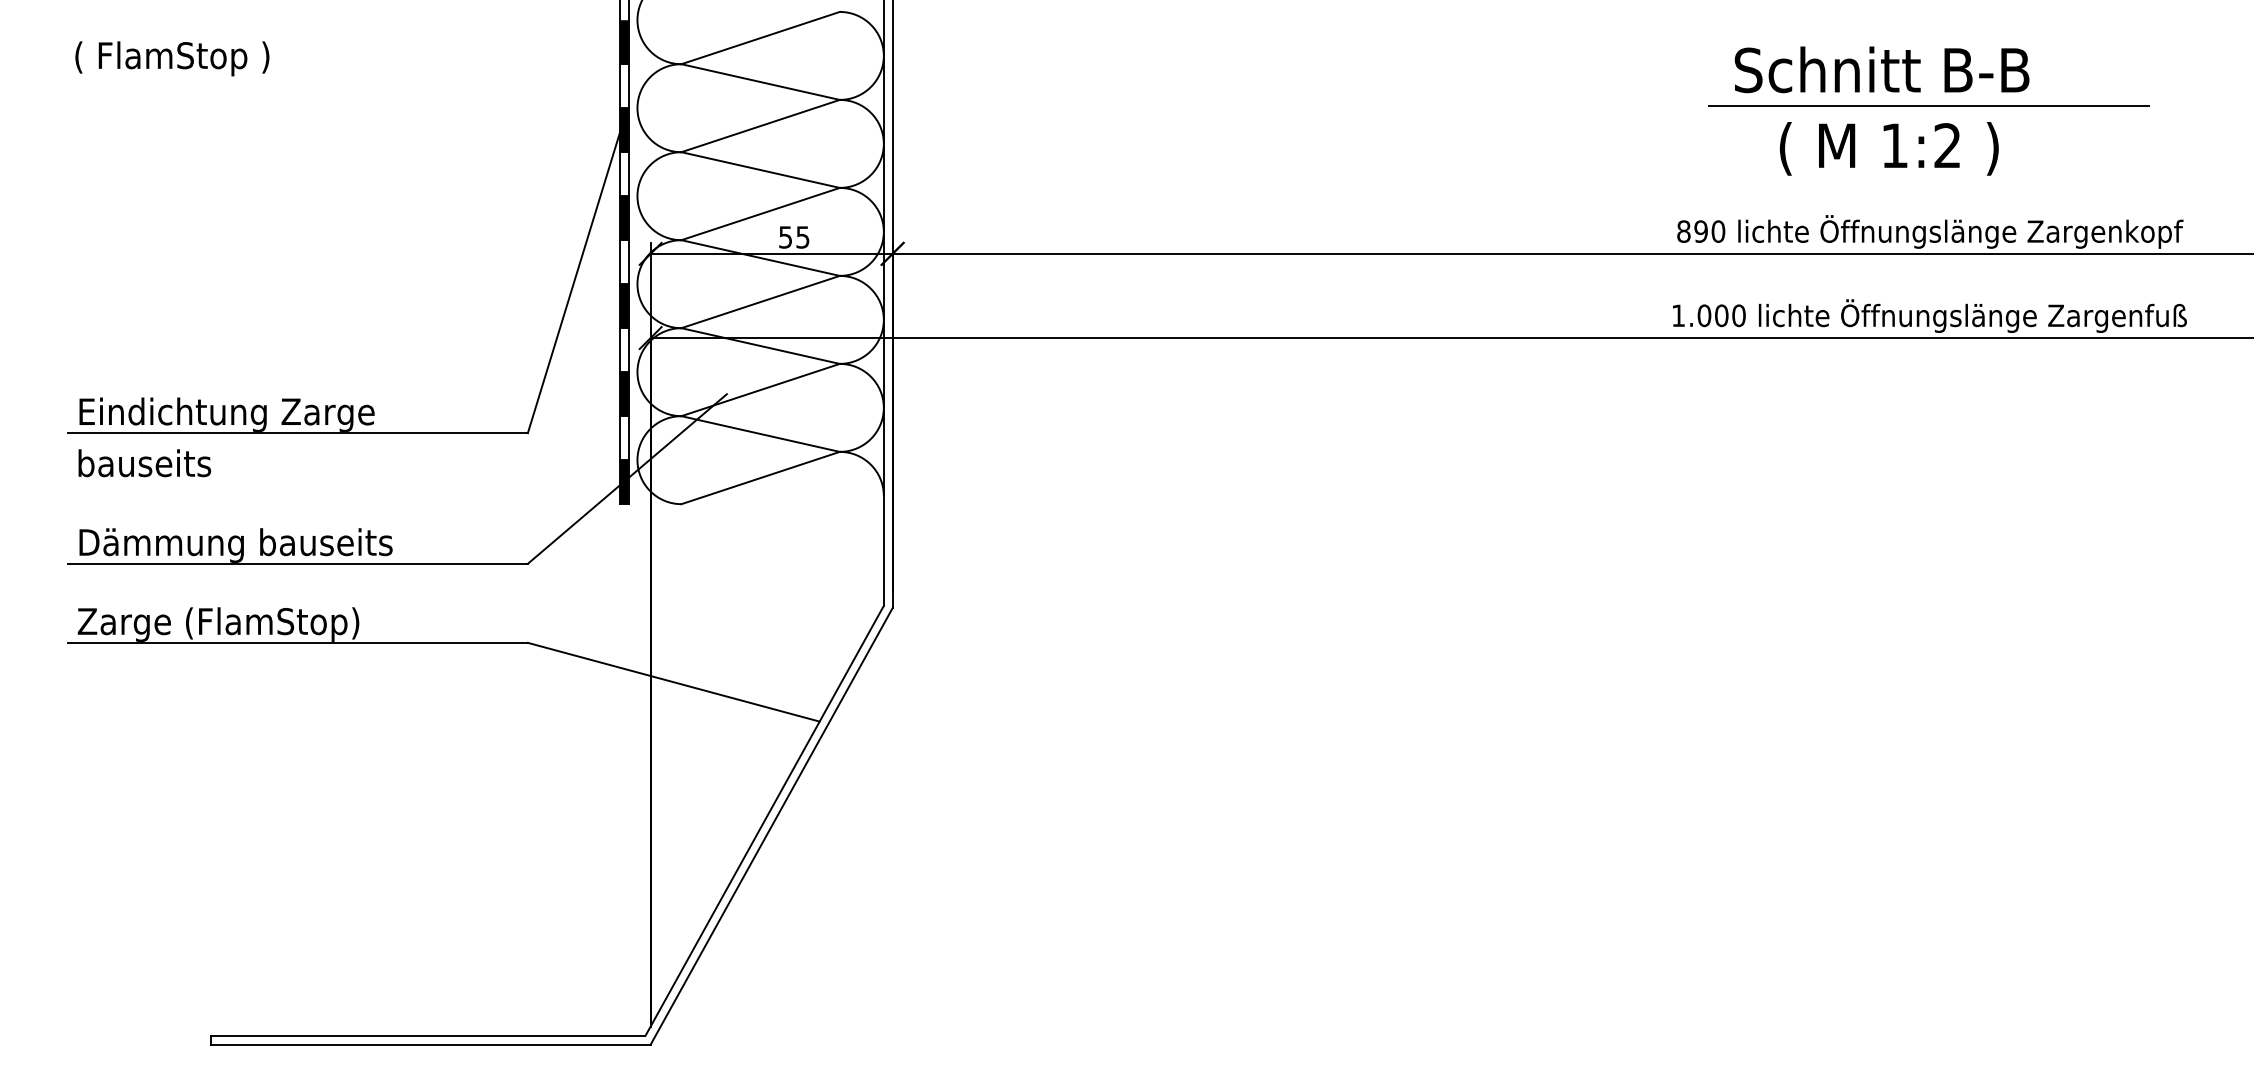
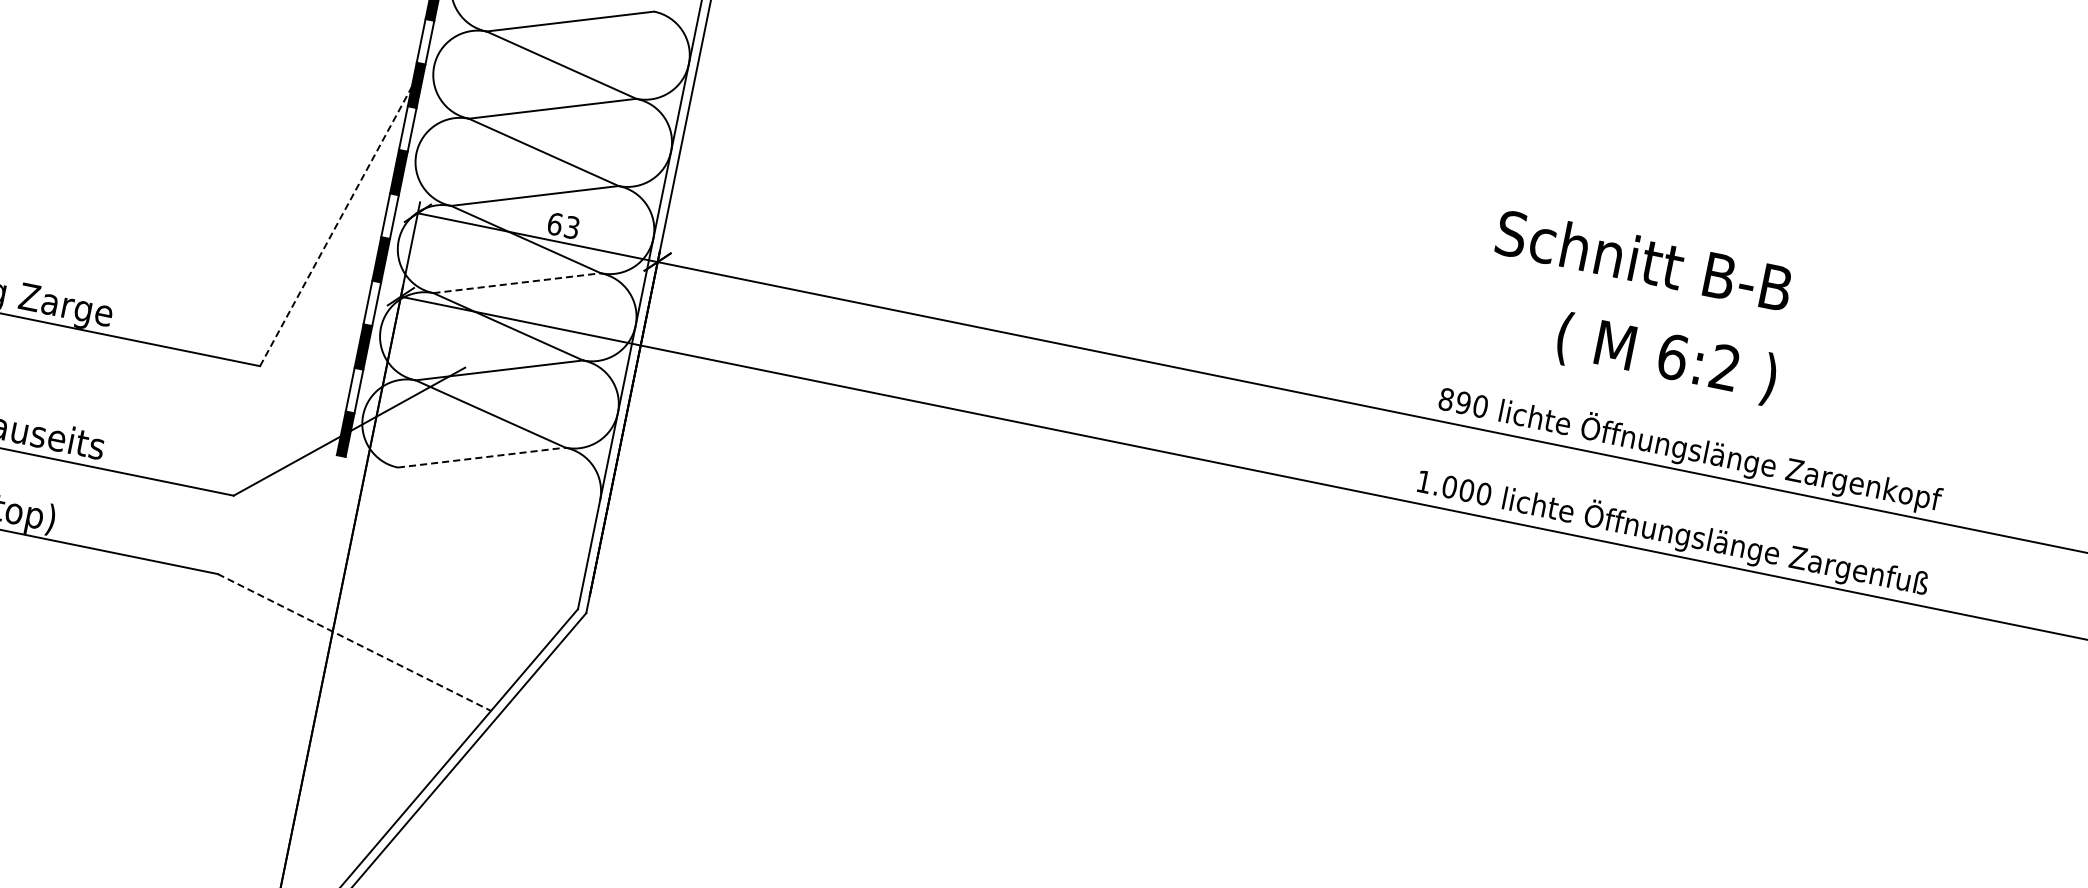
text: (1881, 69) -> (1643, 259), moved
line: (1929, 105) -> (1715, 324), removed
text: (1894, 145) -> (1672, 356), 1:2 -> 6:2
text: (794, 237) -> (563, 226), 55 -> 63
line: (573, 283) -> (335, 227), solid -> dashed
line: (761, 301) -> (518, 282), solid -> dashed
line: (761, 477) -> (482, 457), solid -> dashed
line: (674, 682) -> (355, 642), solid -> dashed

